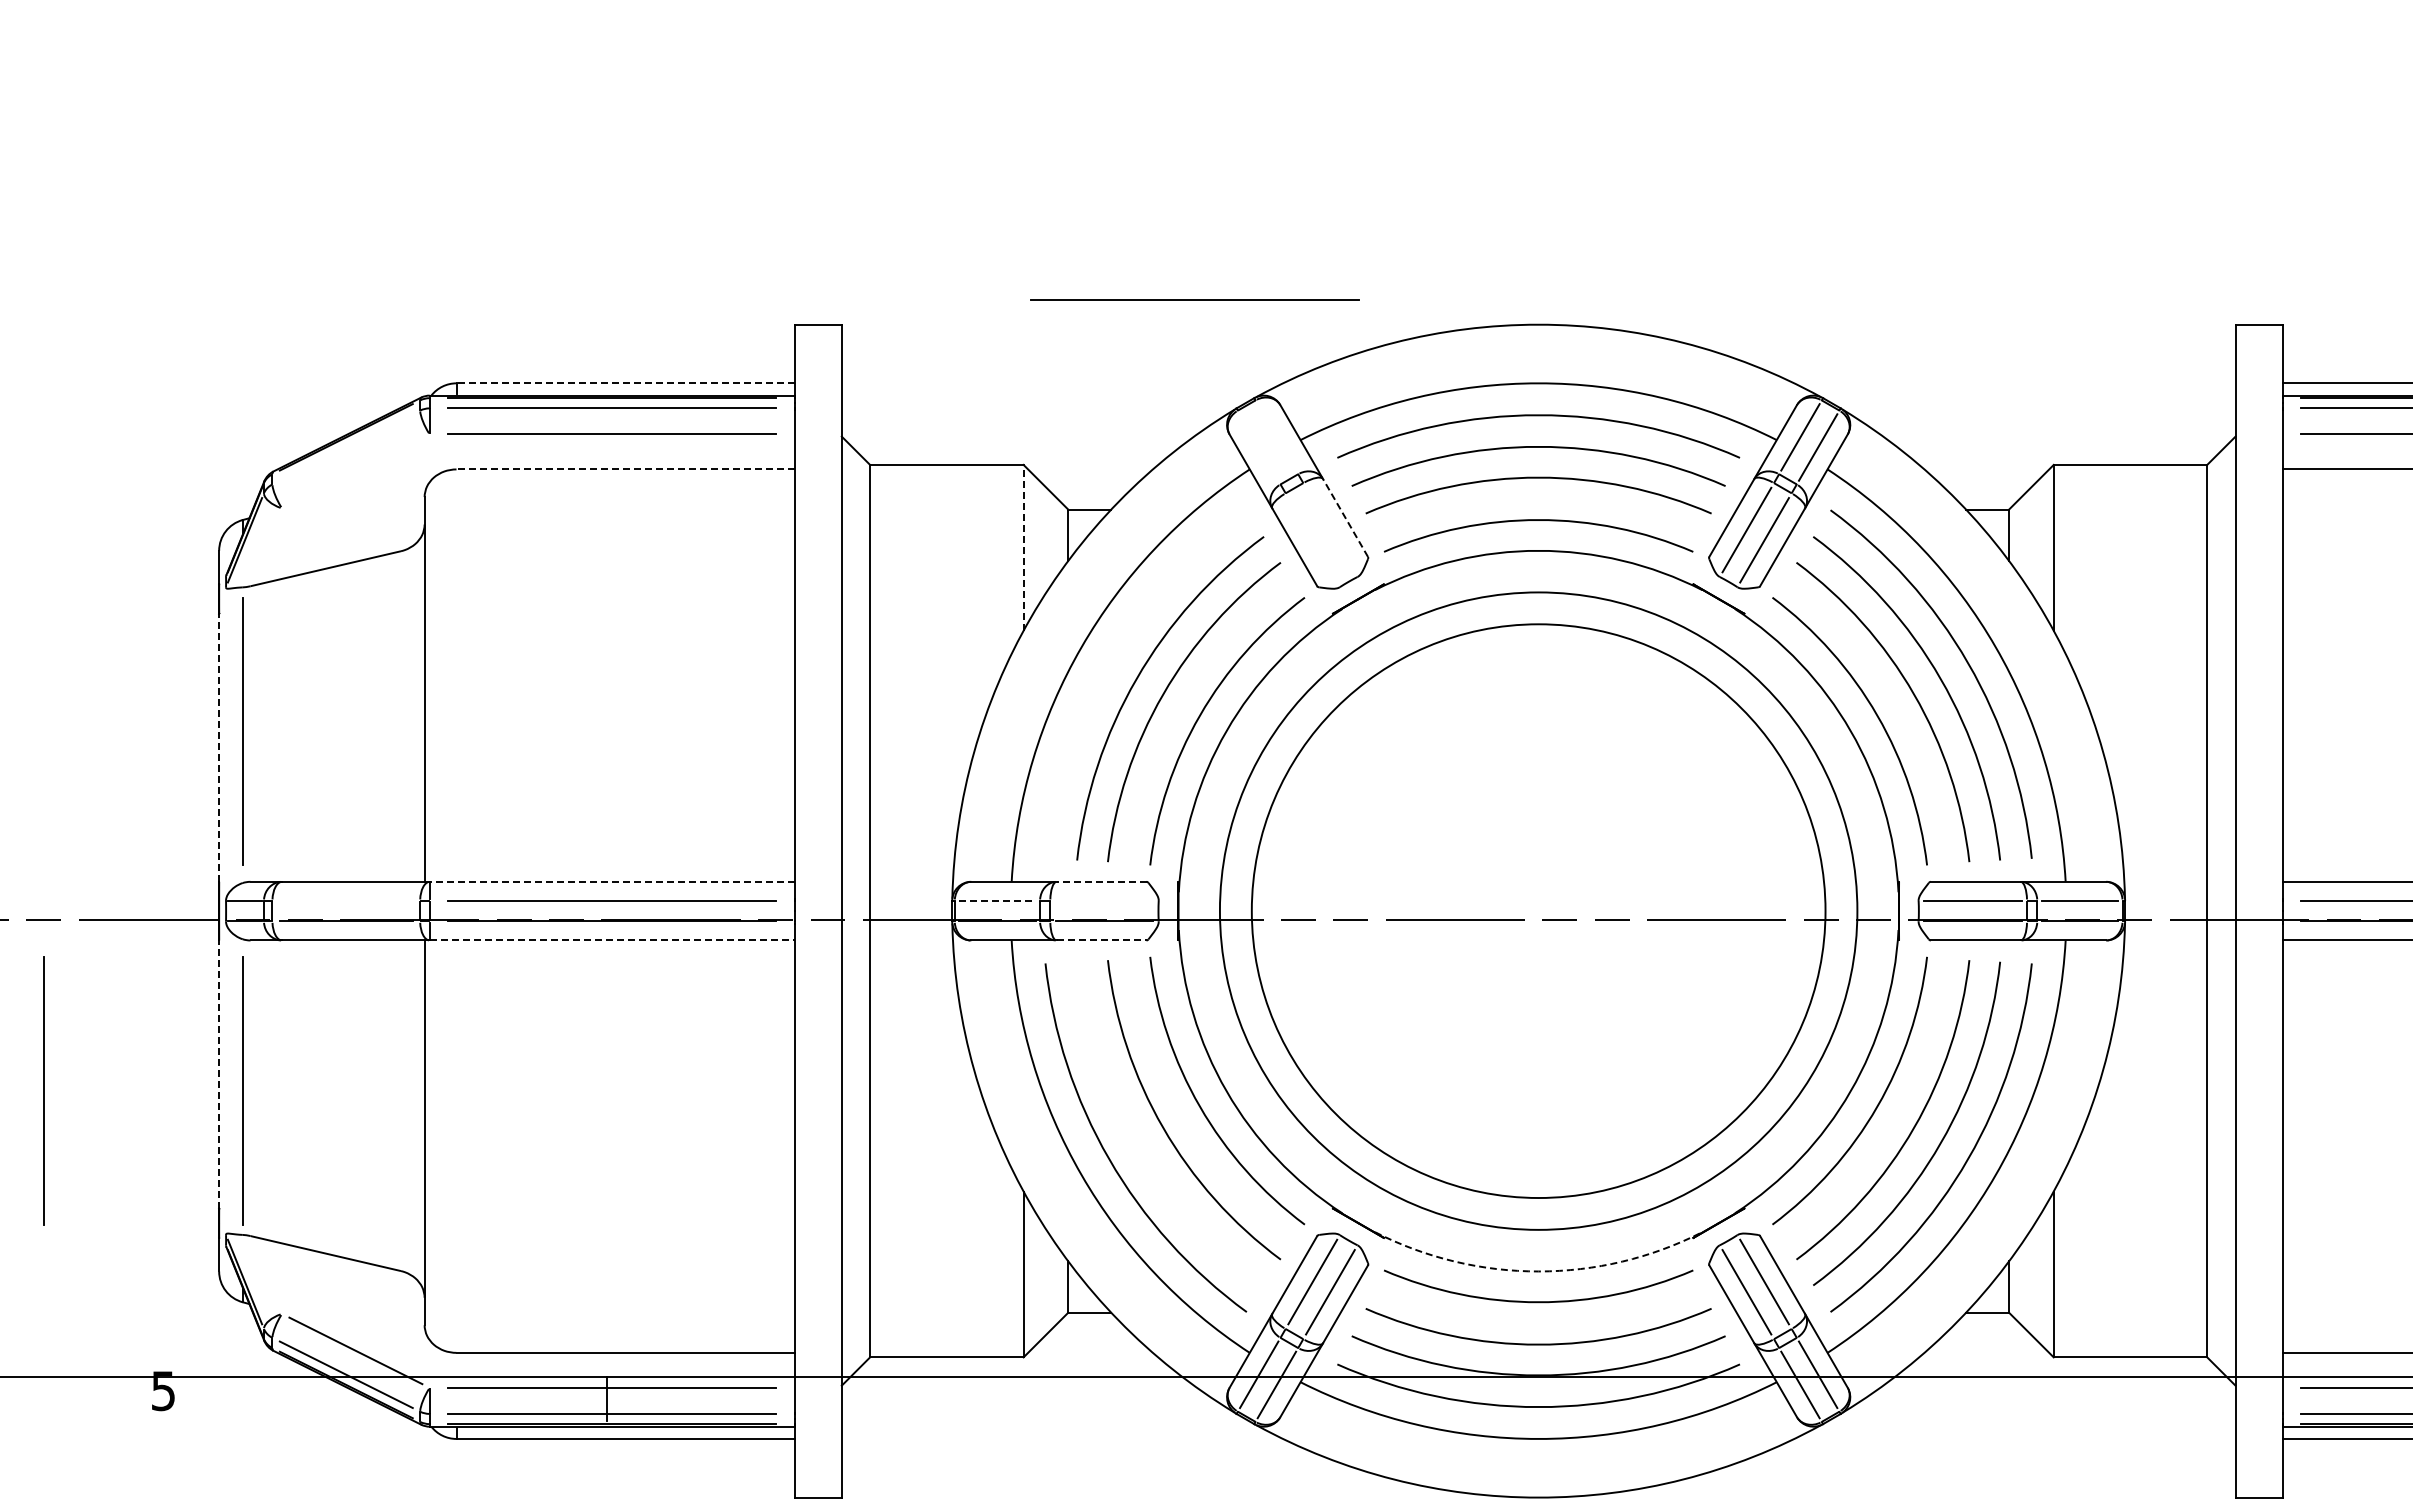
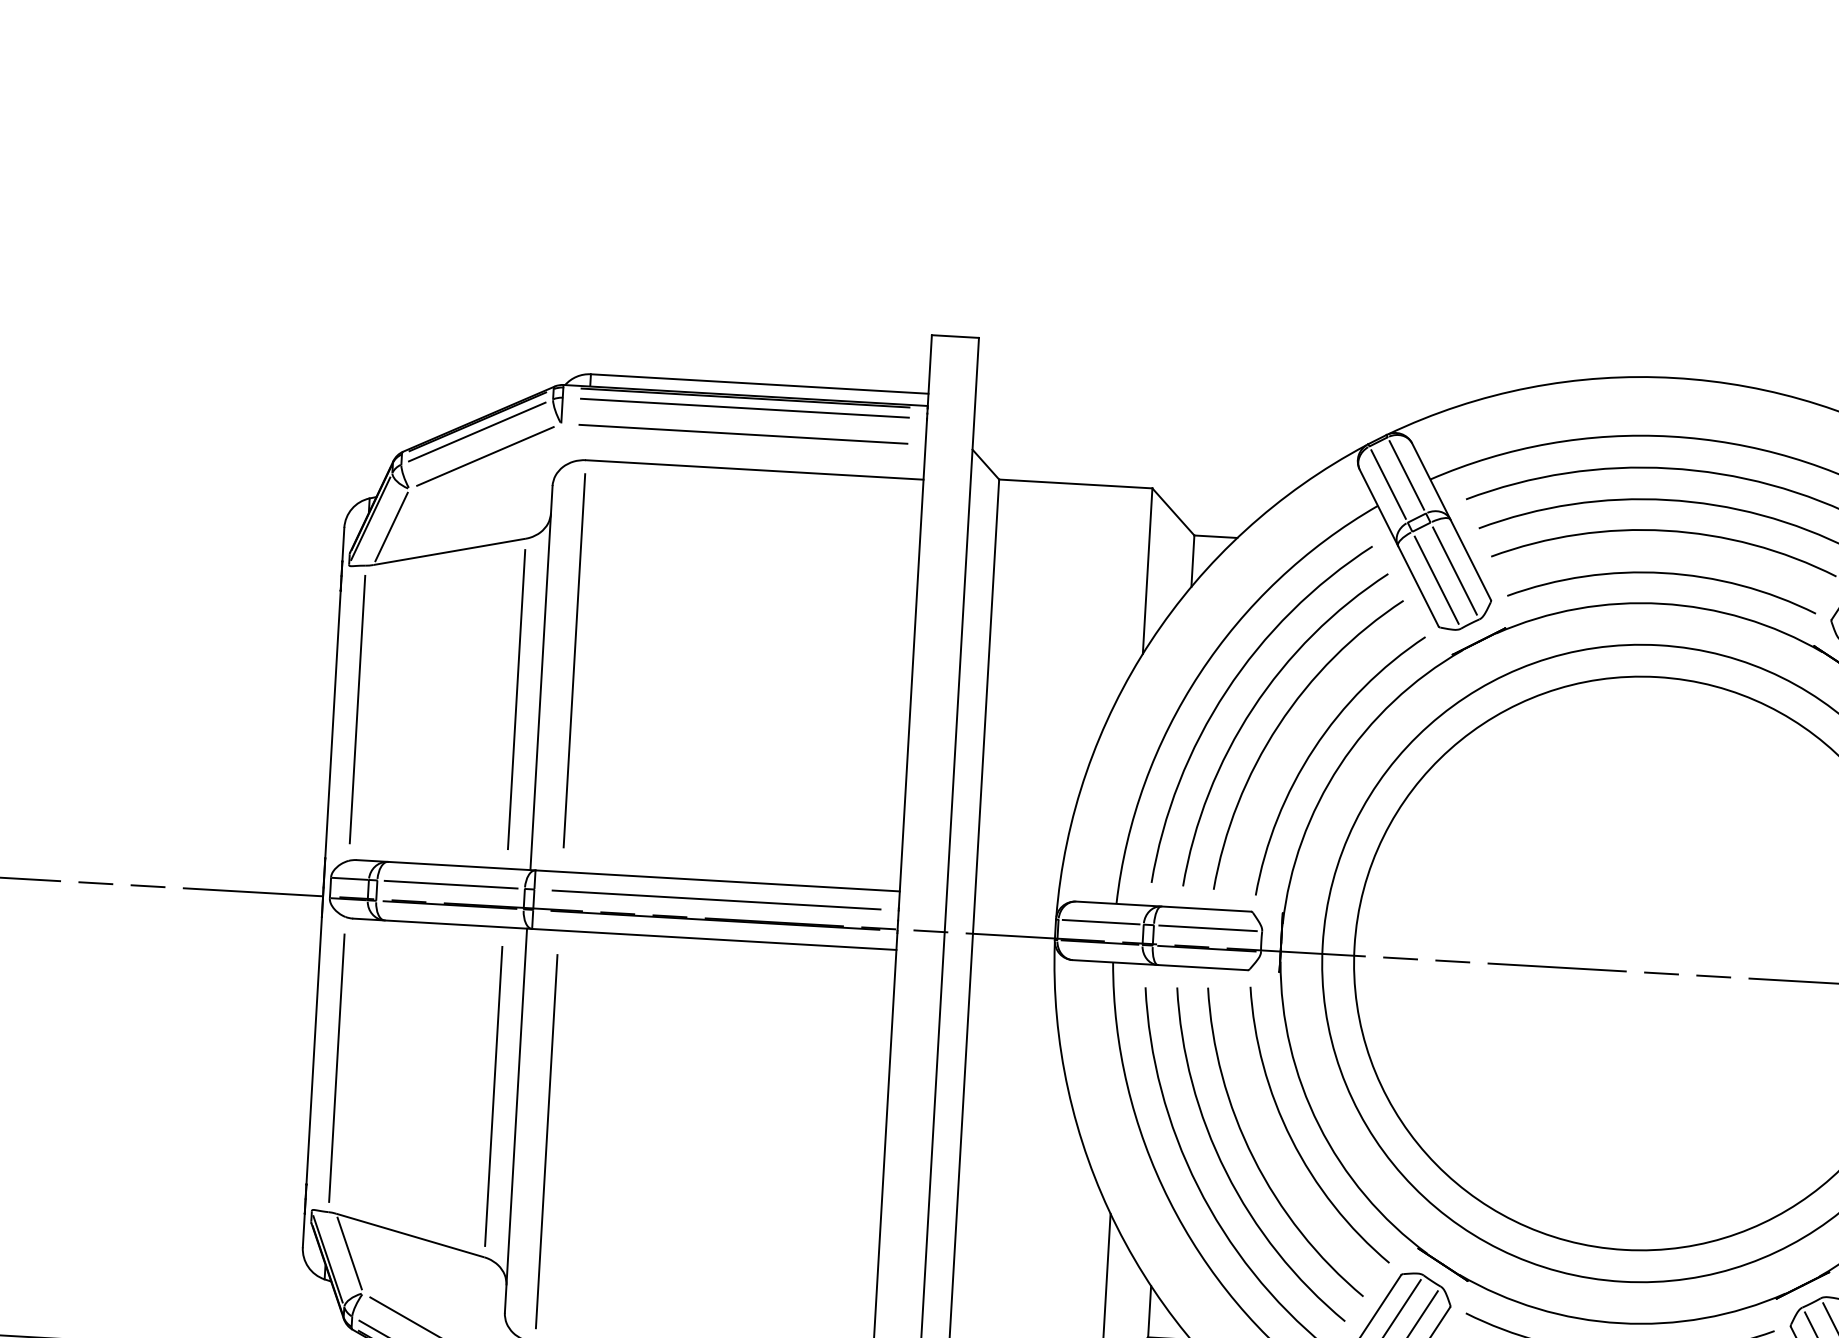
line: (1194, 299) -> (1332, 333), removed
line: (625, 383) -> (759, 384), dashed -> solid
line: (1276, 437) -> (1406, 475), added
line: (345, 447) -> (476, 431), added
line: (1259, 447) -> (1388, 484), added
line: (625, 469) -> (754, 470), dashed -> solid
line: (355, 471) -> (485, 456), added
line: (1345, 517) -> (1470, 559), dashed -> solid
line: (1330, 529) -> (1455, 570), added
line: (1312, 540) -> (1436, 580), added
line: (266, 547) -> (391, 527), added
line: (1023, 547) -> (1147, 570), dashed -> solid
arc: (1109, 665) -> (1226, 693), added
line: (456, 670) -> (574, 660), added
line: (401, 712) -> (517, 699), added
line: (219, 747) -> (333, 724), dashed -> solid
line: (611, 881) -> (716, 880), dashed -> solid
line: (1101, 881) -> (1206, 908), dashed -> solid
line: (345, 900) -> (450, 884), added
line: (997, 900) -> (1101, 921), dashed -> solid
line: (1104, 900) -> (1208, 927), added
line: (612, 940) -> (714, 939), dashed -> solid
line: (1101, 940) -> (1202, 967), dashed -> solid
line: (219, 1074) -> (314, 1050), dashed -> solid
line: (43, 1090) -> (137, 1056), removed
line: (401, 1109) -> (494, 1096), added
arc: (1136, 1140) -> (1226, 1169), added
line: (456, 1151) -> (546, 1141), added
arc: (1538, 1271) -> (1620, 1323), dashed -> solid
line: (266, 1274) -> (349, 1253), added

